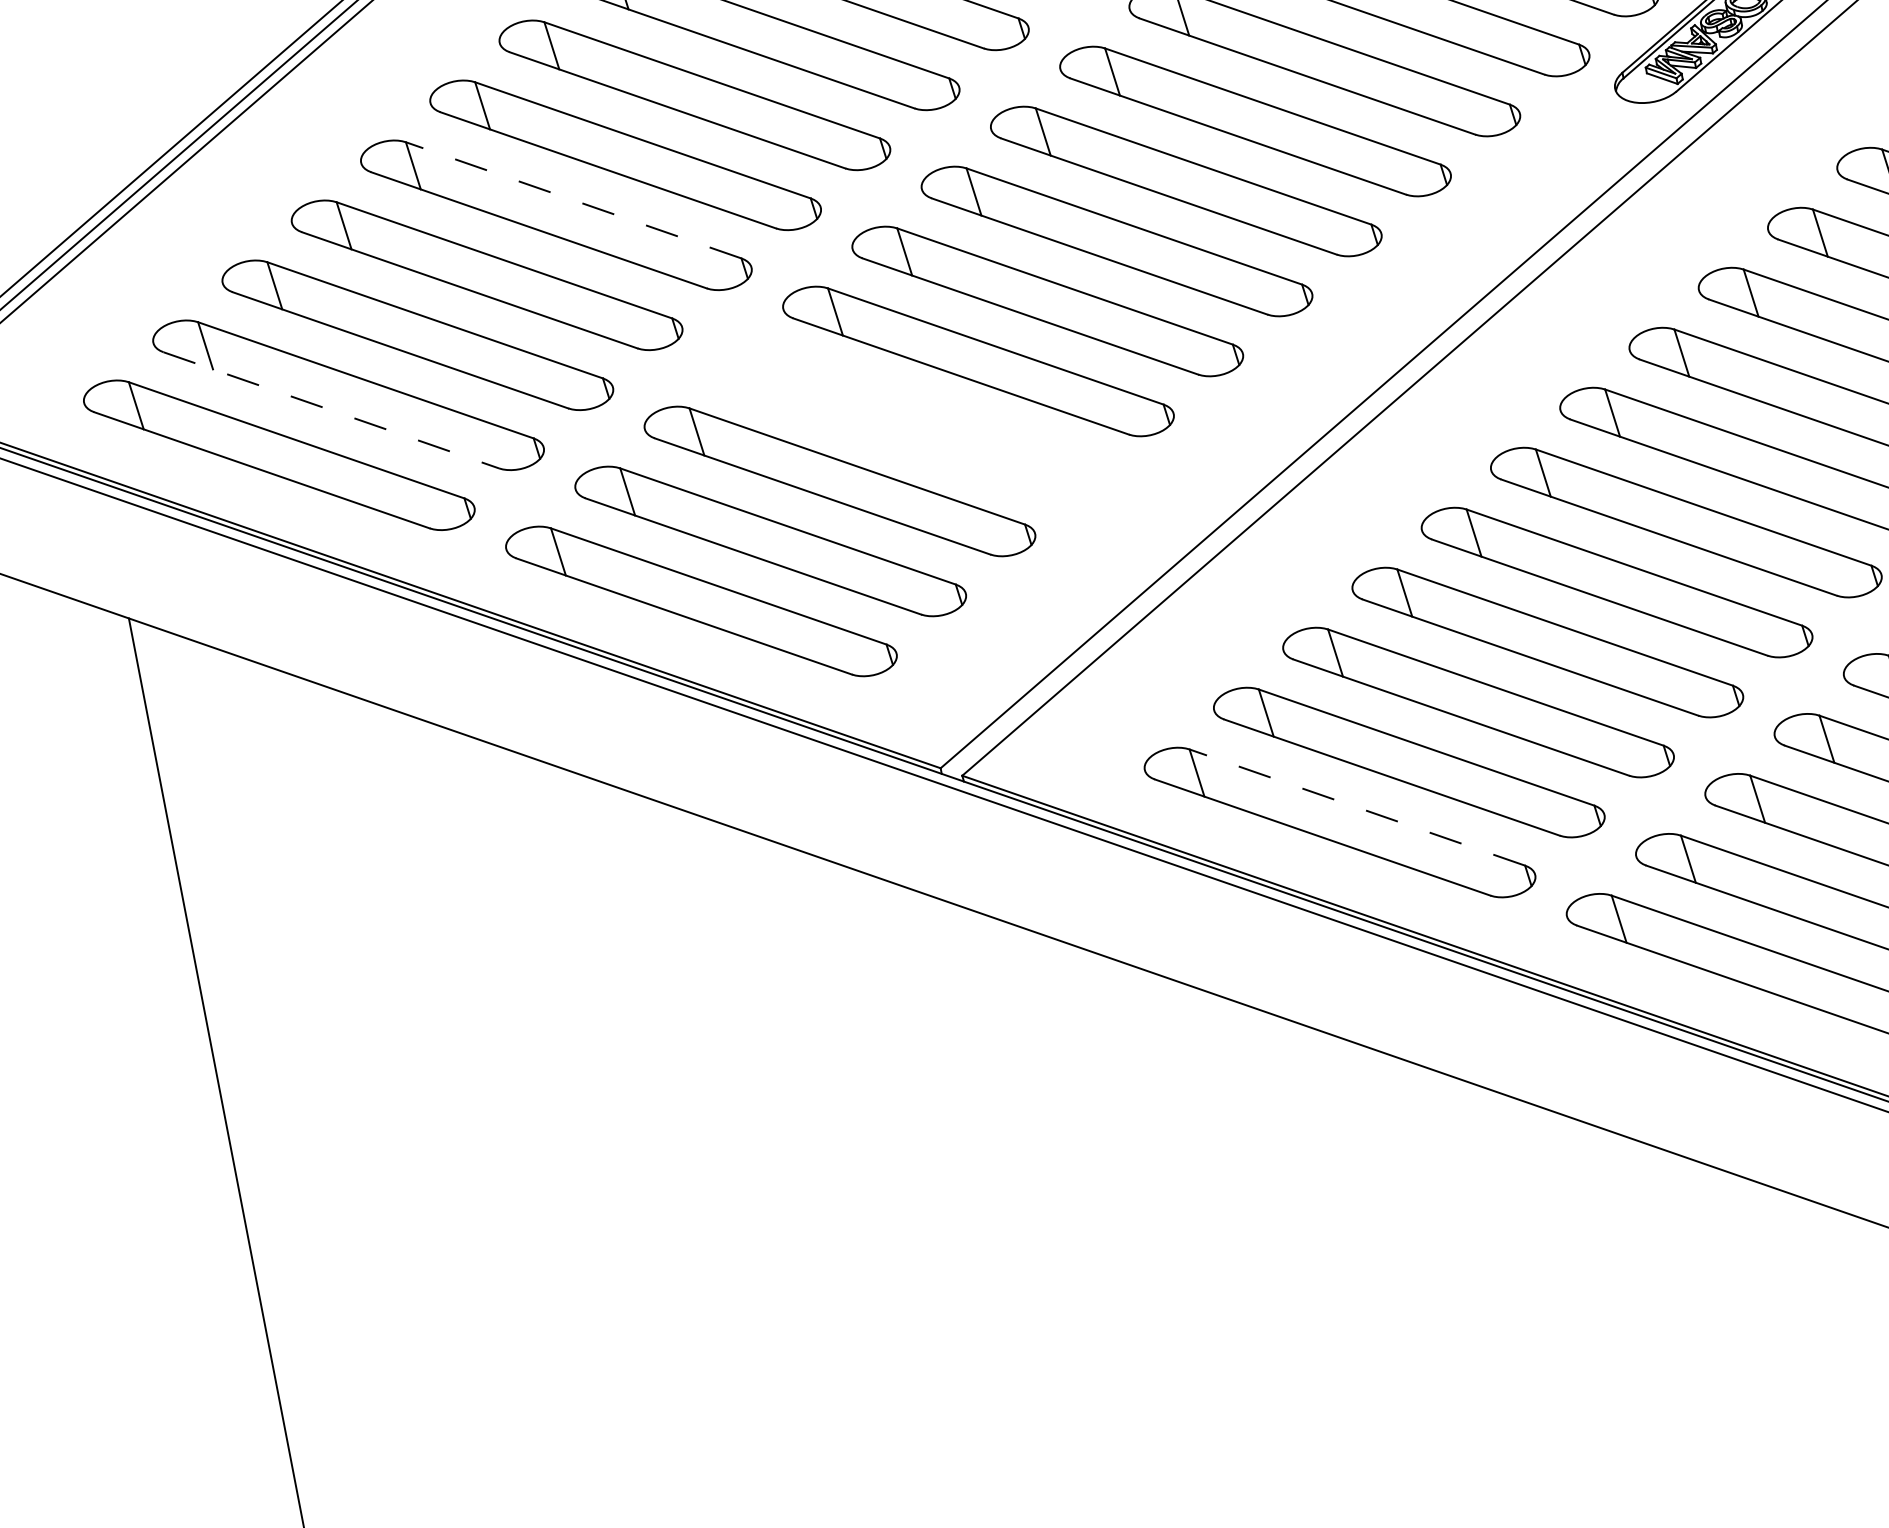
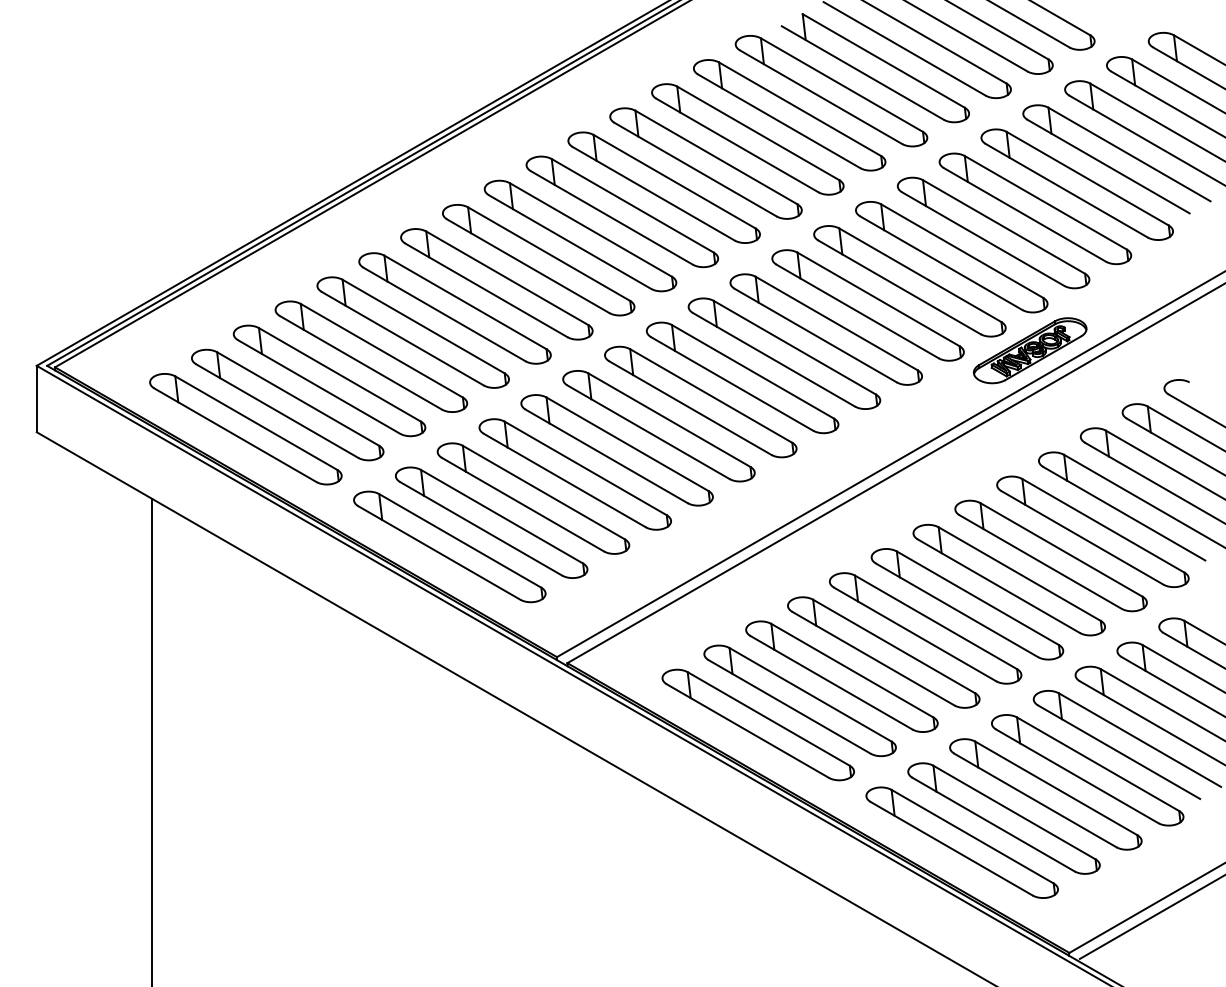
line: (573, 200) -> (423, 326), dashed -> solid
line: (331, 410) -> (277, 411), dashed -> solid
part: (907, 421) -> (574, 474), added
line: (1356, 806) -> (768, 718), dashed -> solid

